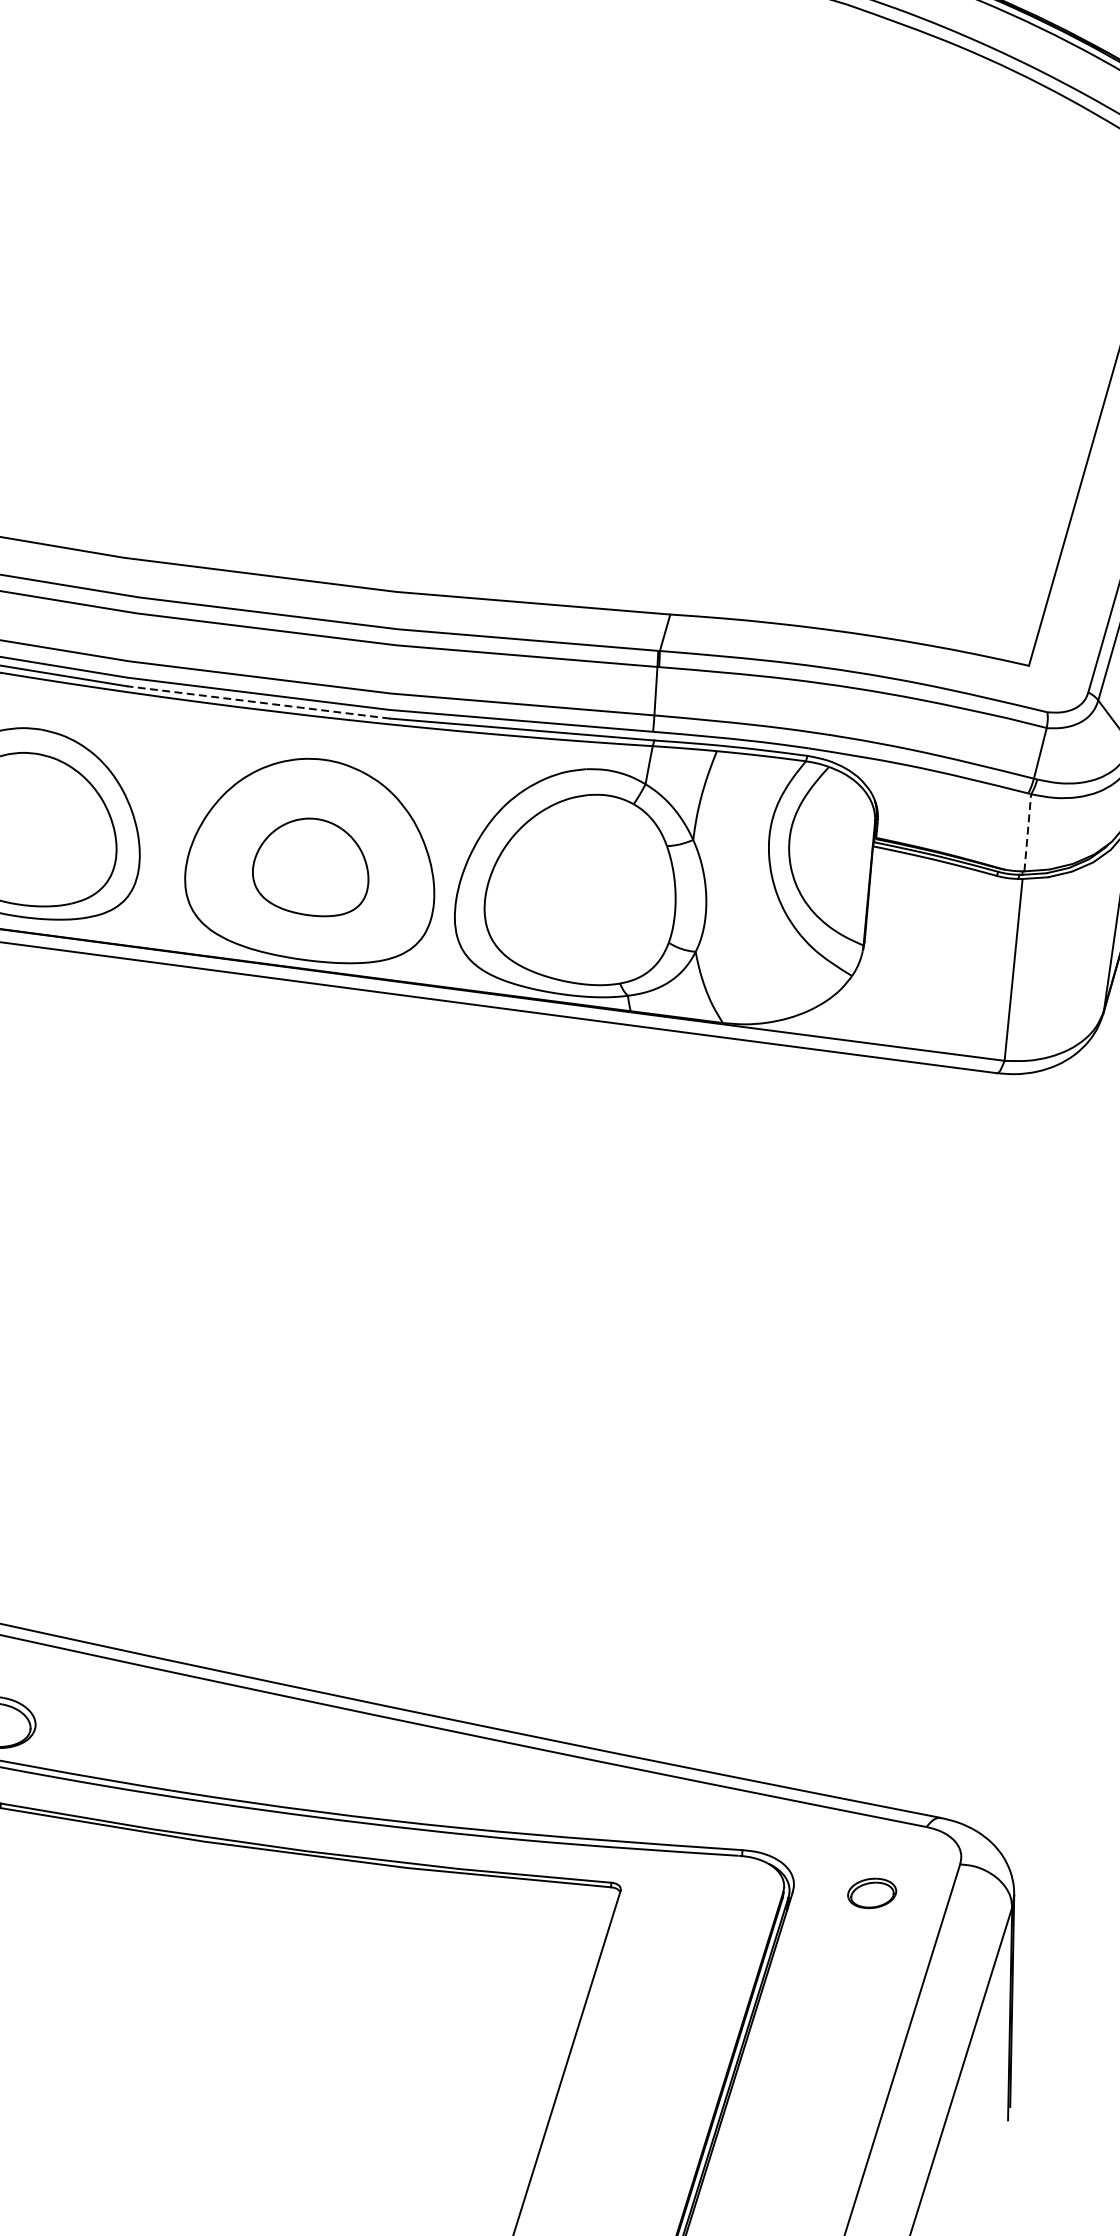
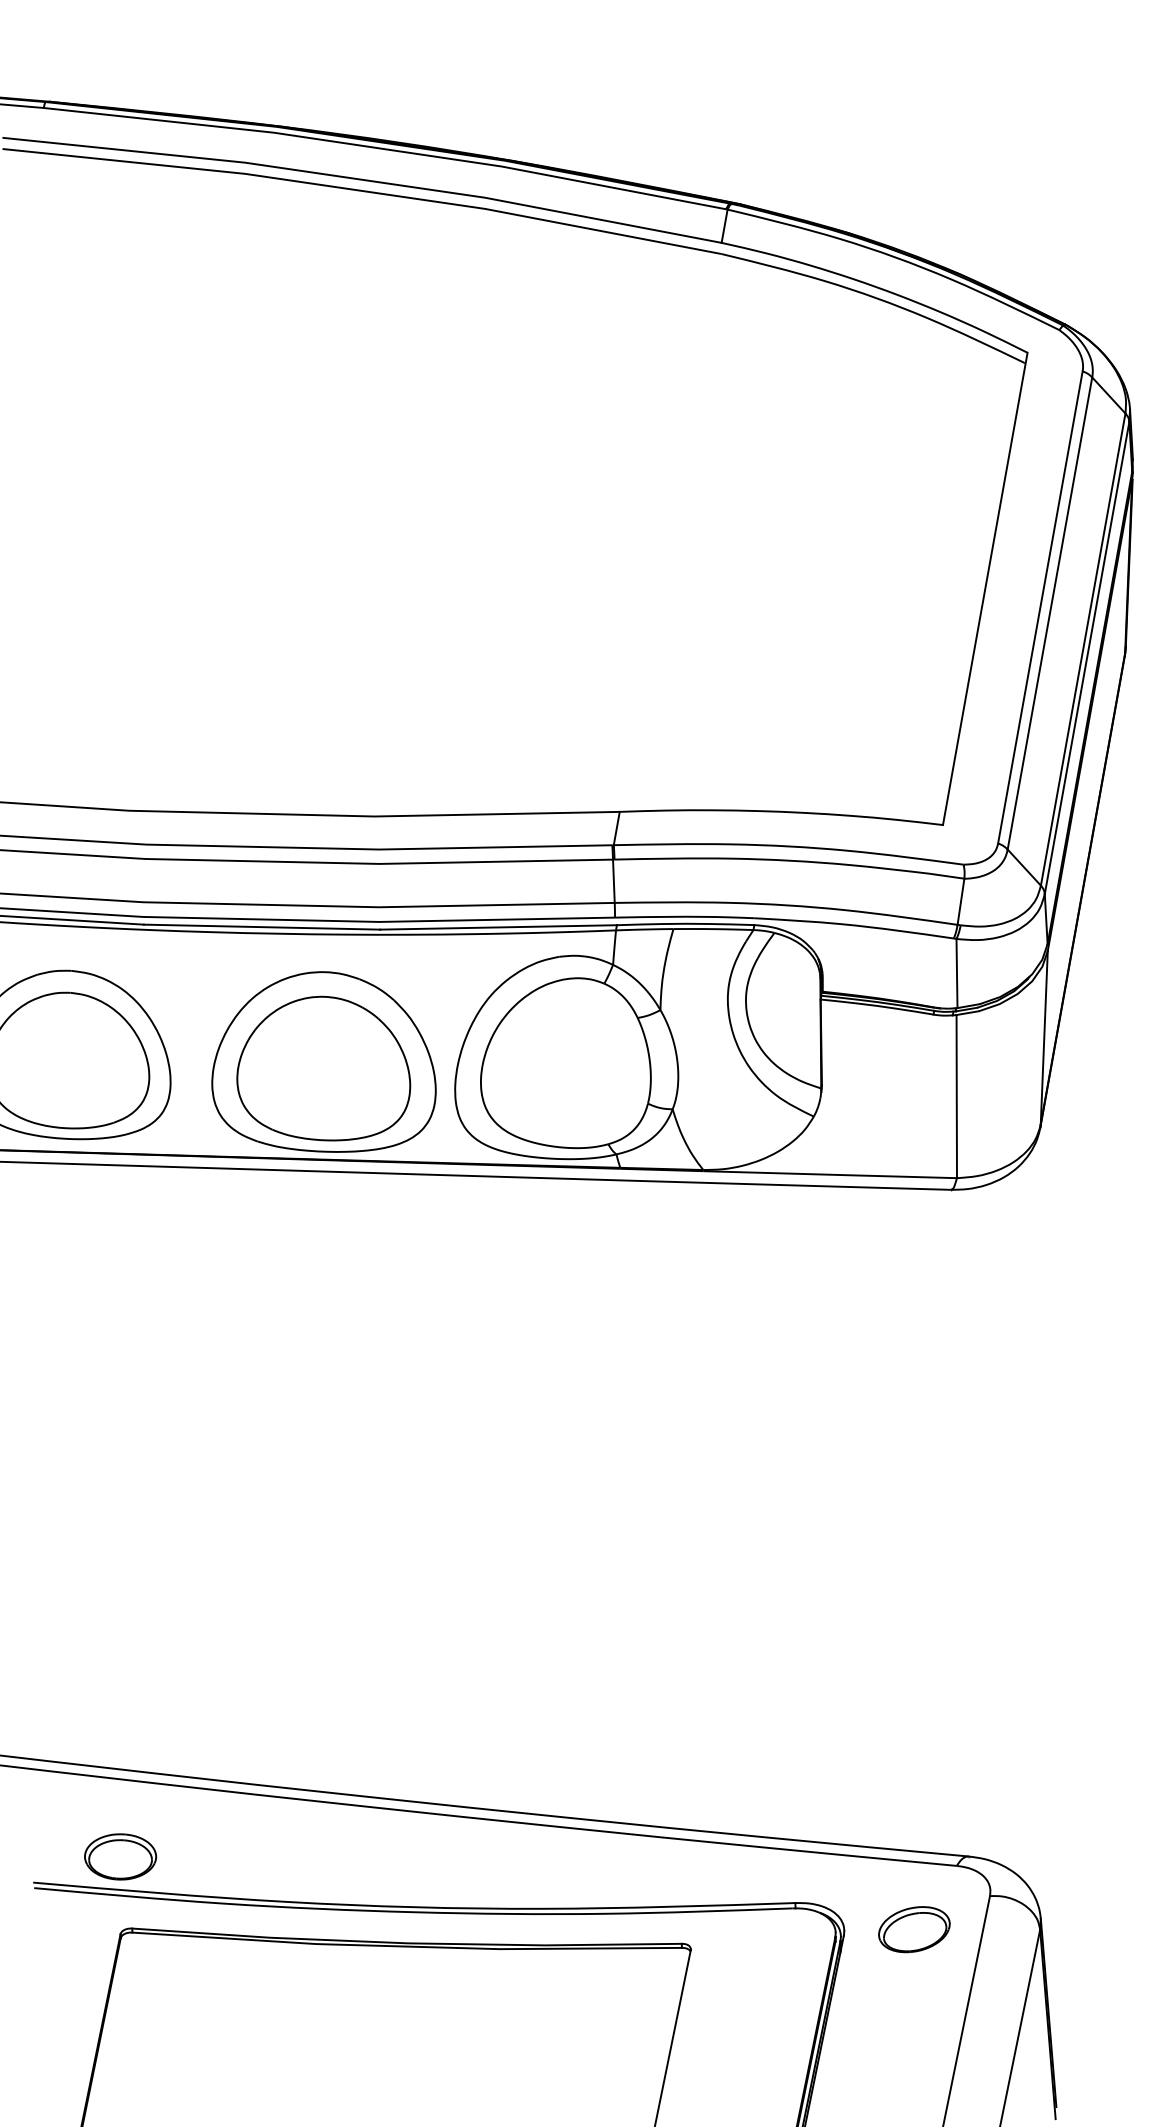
line: (258, 702) -> (261, 927), dashed -> solid
line: (1028, 832) -> (957, 973), dashed -> solid
part: (311, 866) -> (323, 1068), size x1.67
part: (872, 1893) -> (914, 1929), size x1.67

